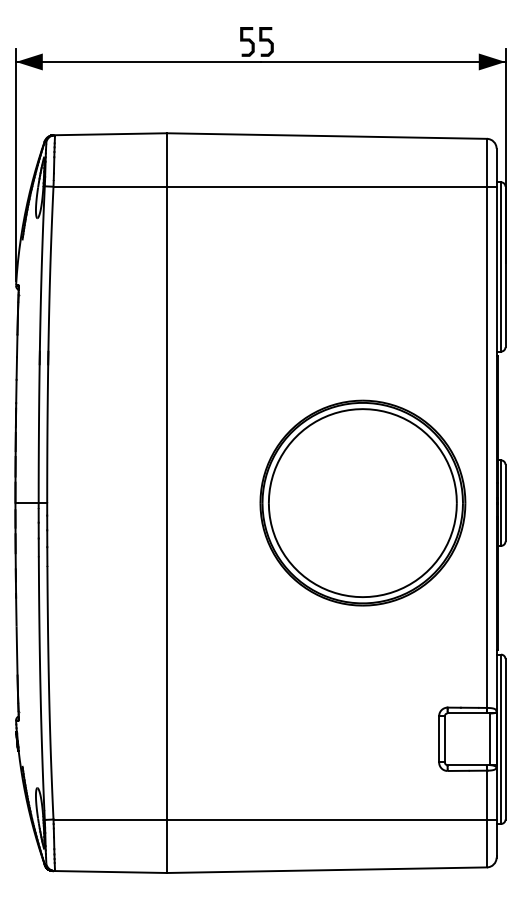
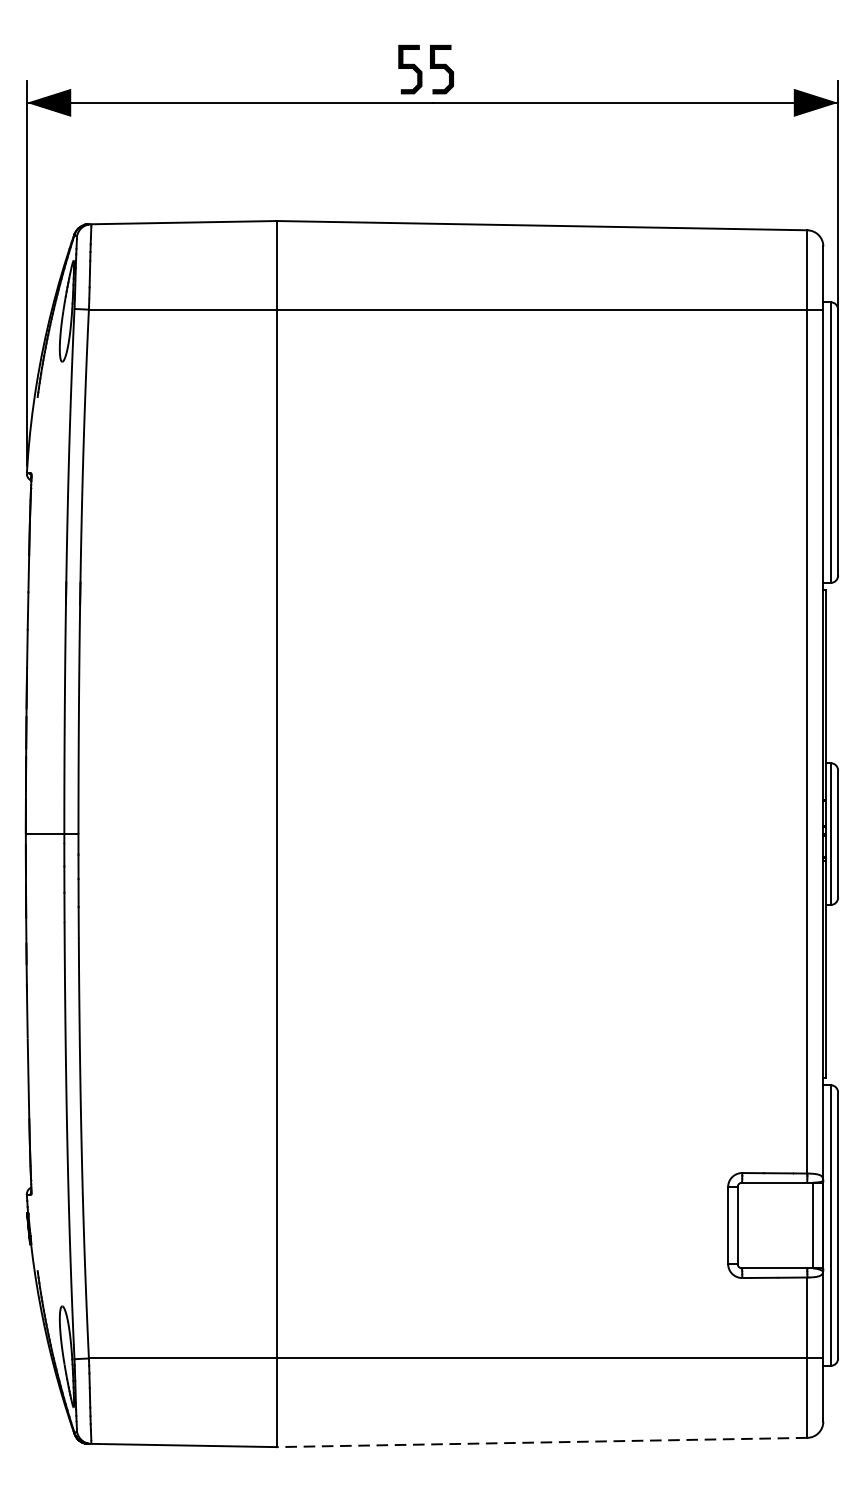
part: (362, 502) -> (601, 833), removed
line: (326, 870) -> (541, 1442), solid -> dashed

